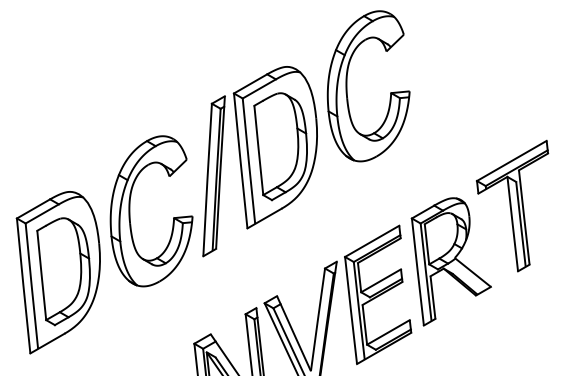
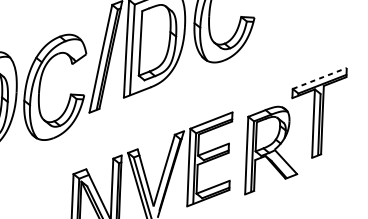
line: (512, 160) -> (320, 78), solid -> dashed
part: (130, 211) -> (40, 85), moved
part: (450, 261) -> (271, 151), moved

